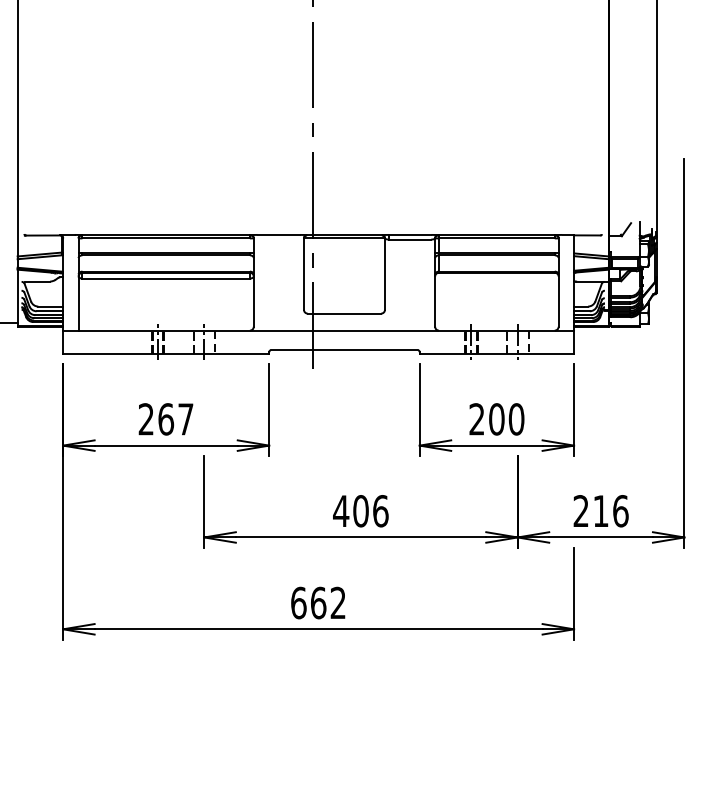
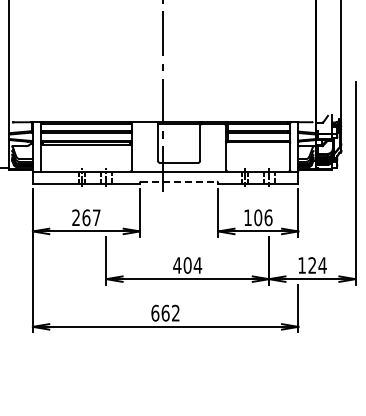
line: (345, 349) -> (179, 181), solid -> dashed
text: (497, 418) -> (258, 217), 200 -> 106
text: (379, 511) -> (197, 265), 406 -> 404
text: (601, 511) -> (312, 265), 216 -> 124

